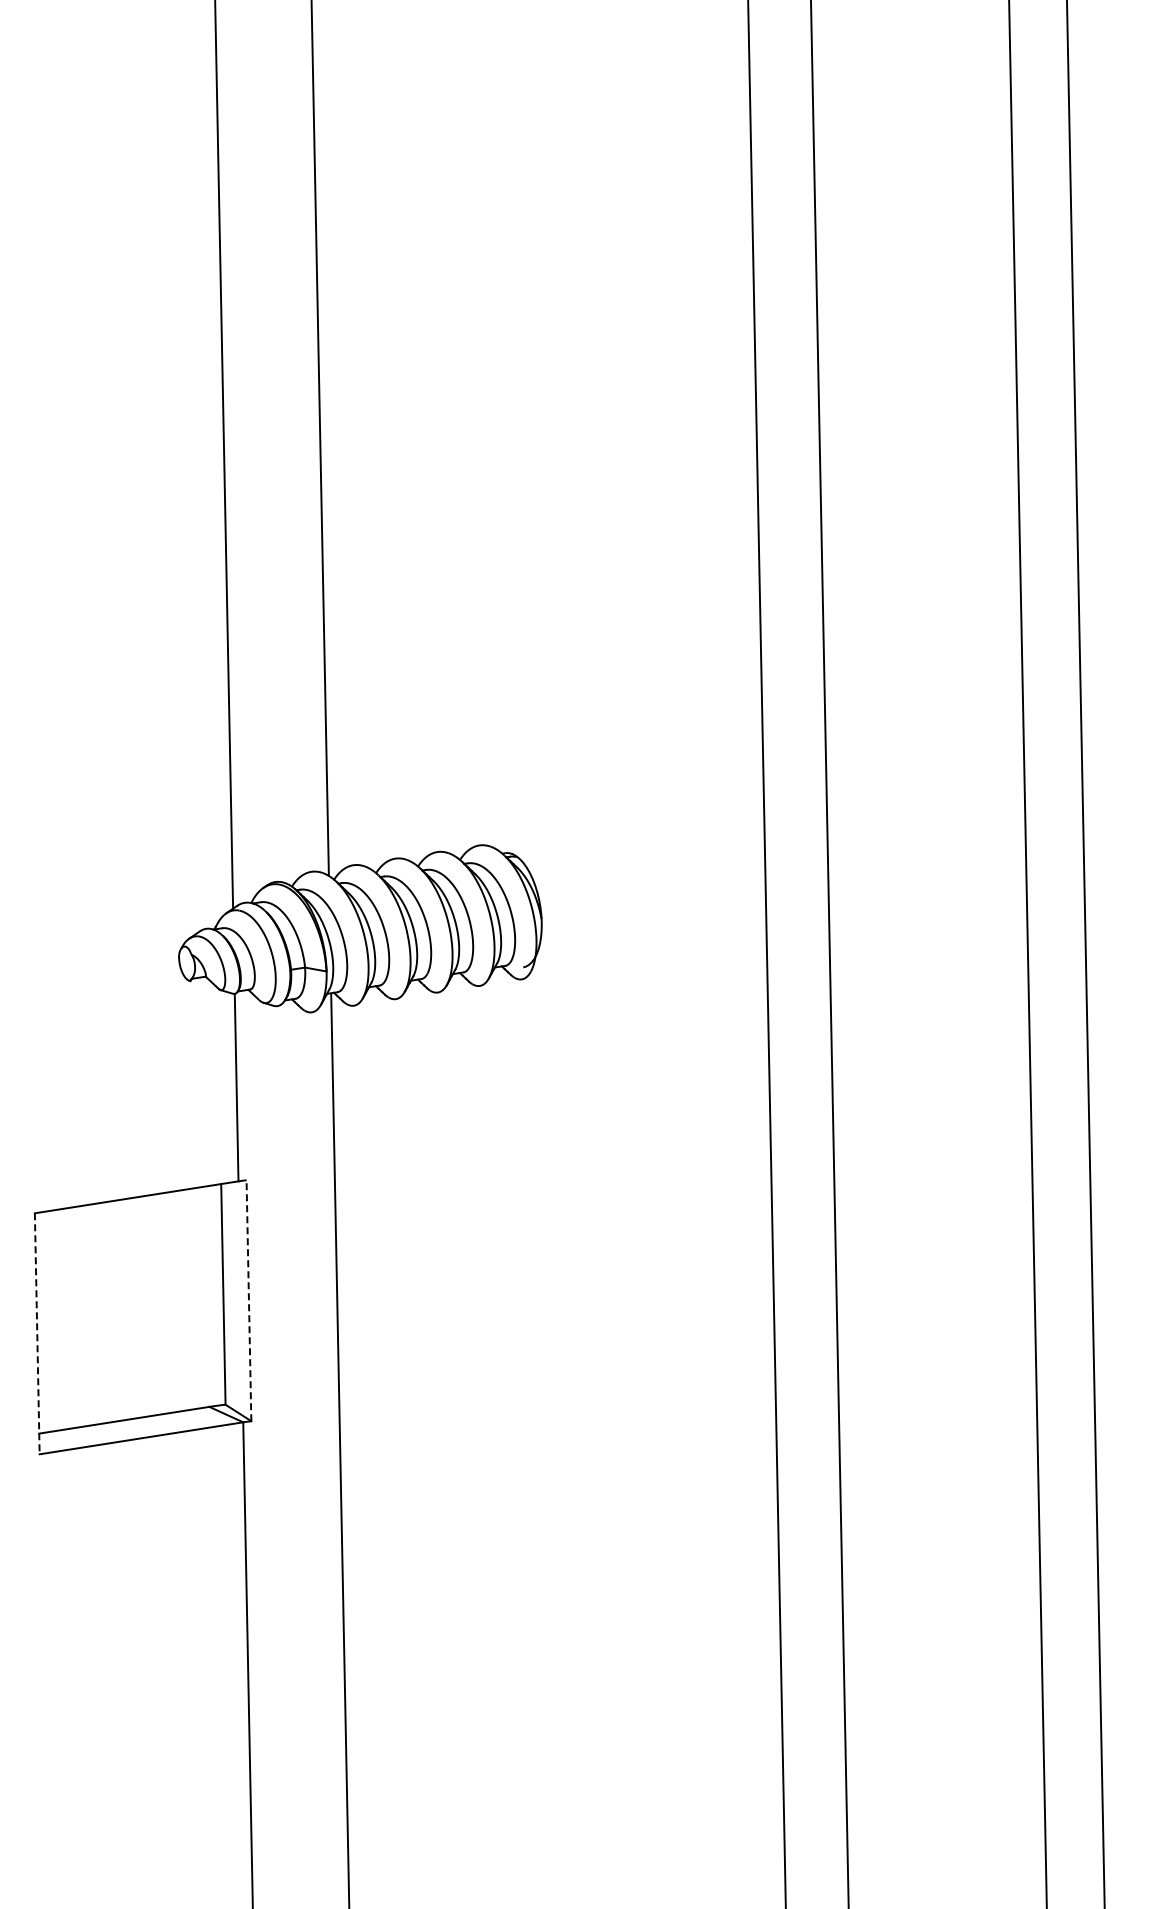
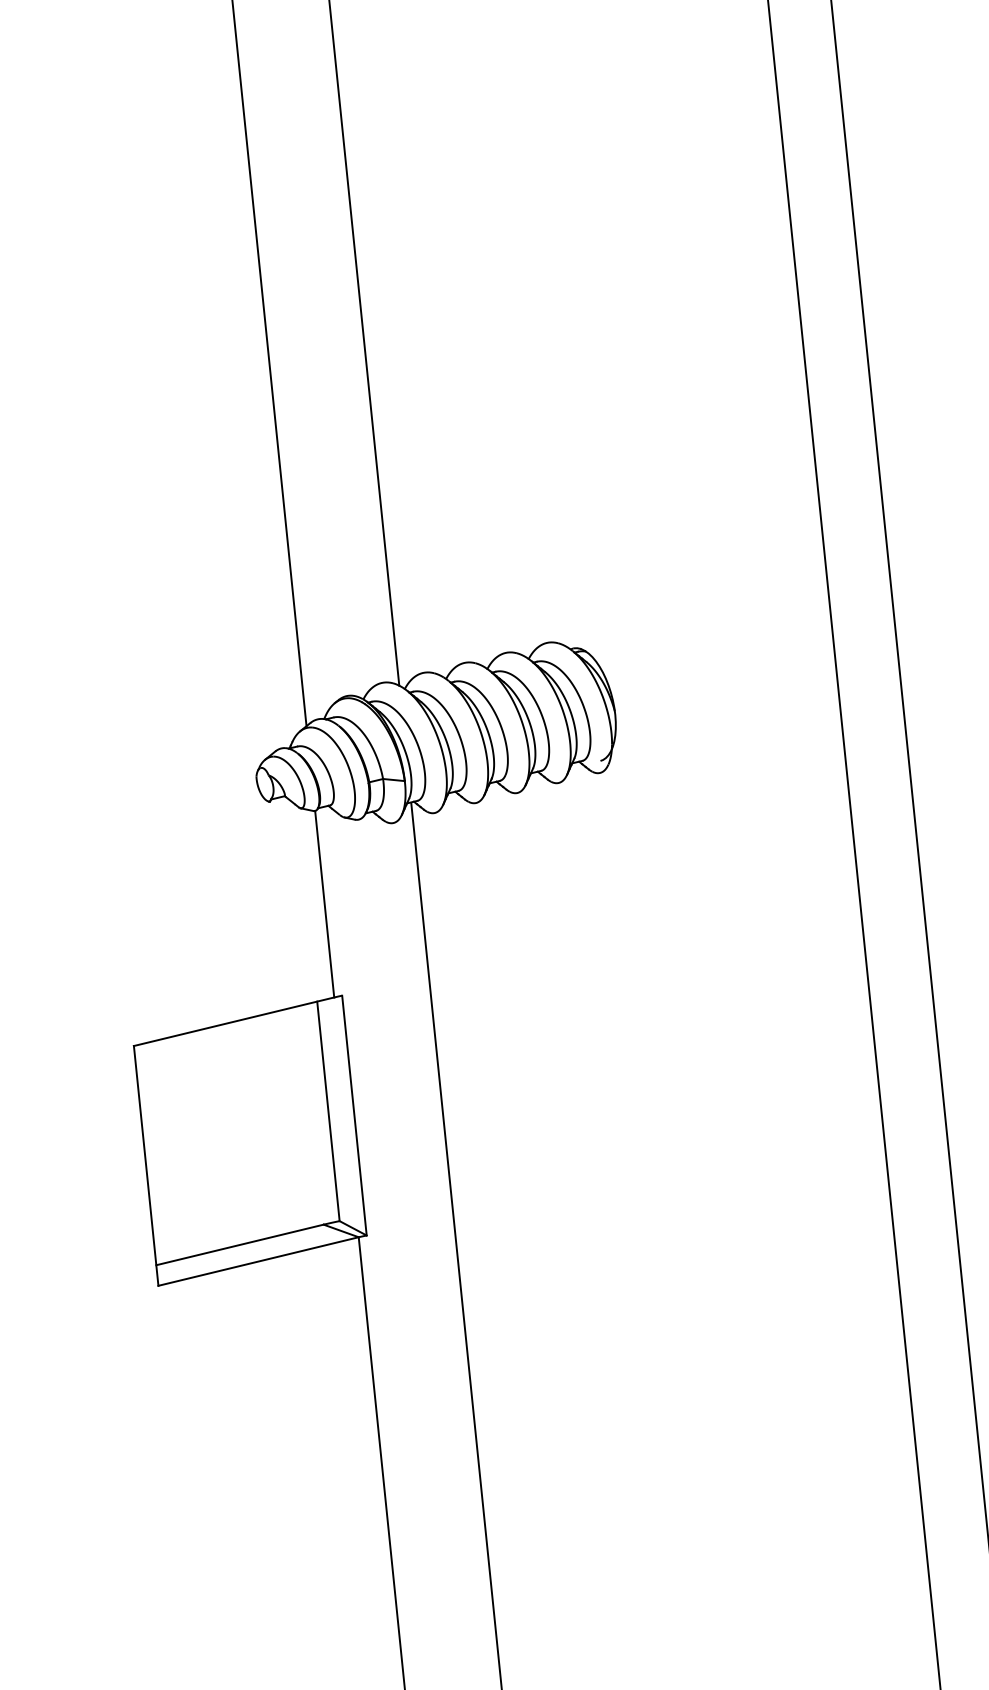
line: (248, 1300) -> (353, 1115), dashed -> solid
line: (37, 1333) -> (146, 1165), dashed -> solid

